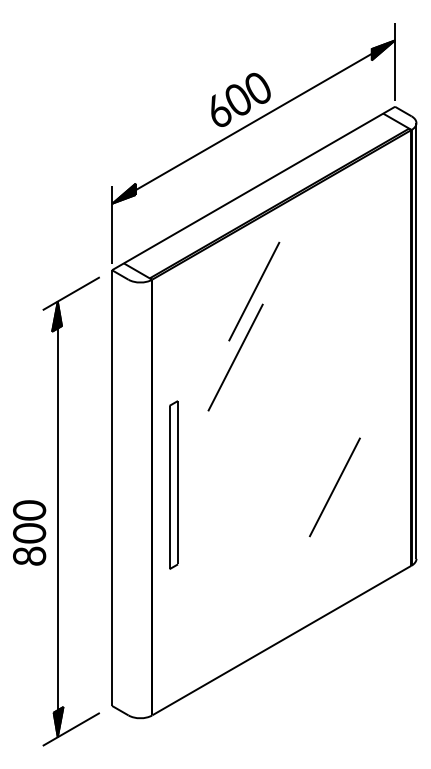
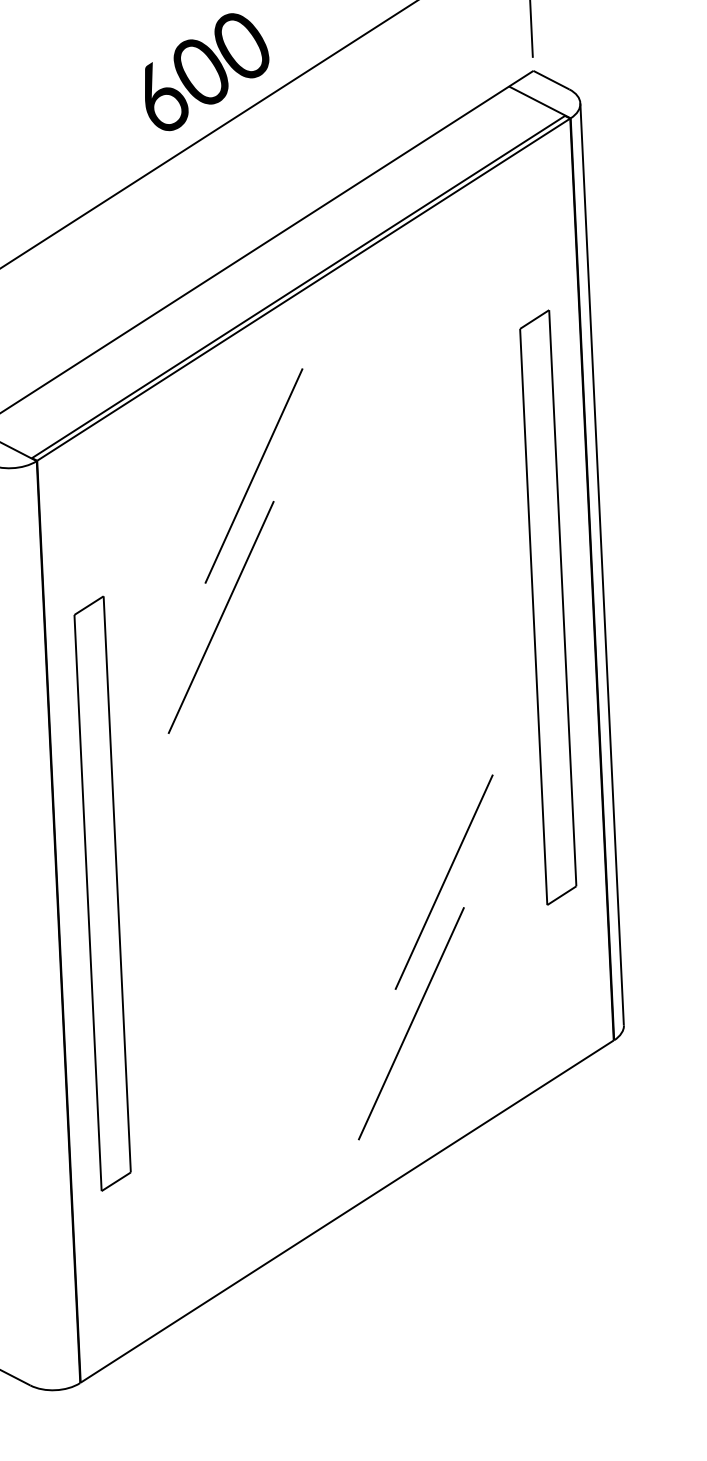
part: (389, 359) -> (546, 606), added
part: (173, 484) -> (102, 892), size x1.67
line: (316, 553) -> (411, 1023), added

